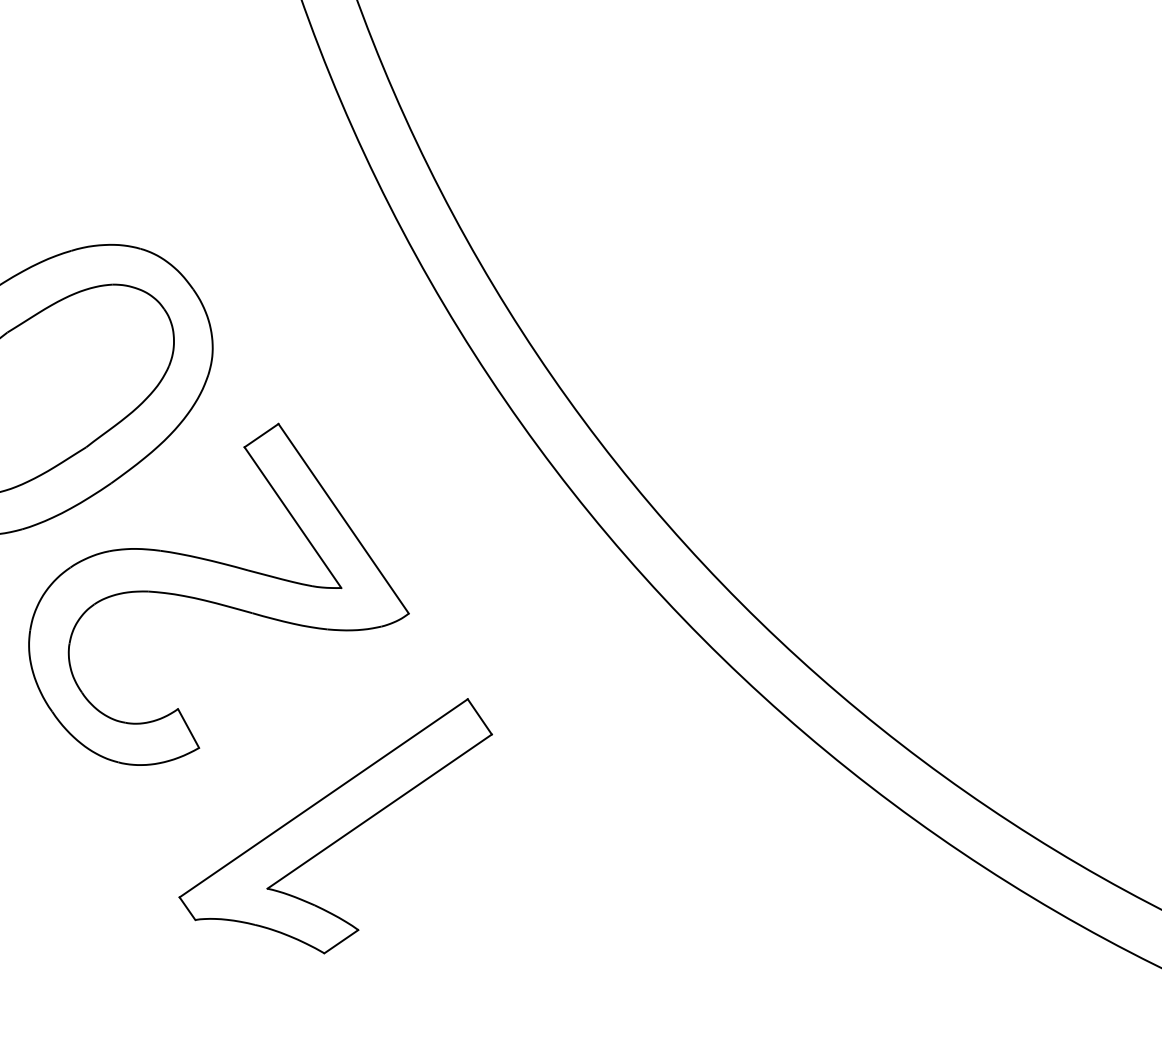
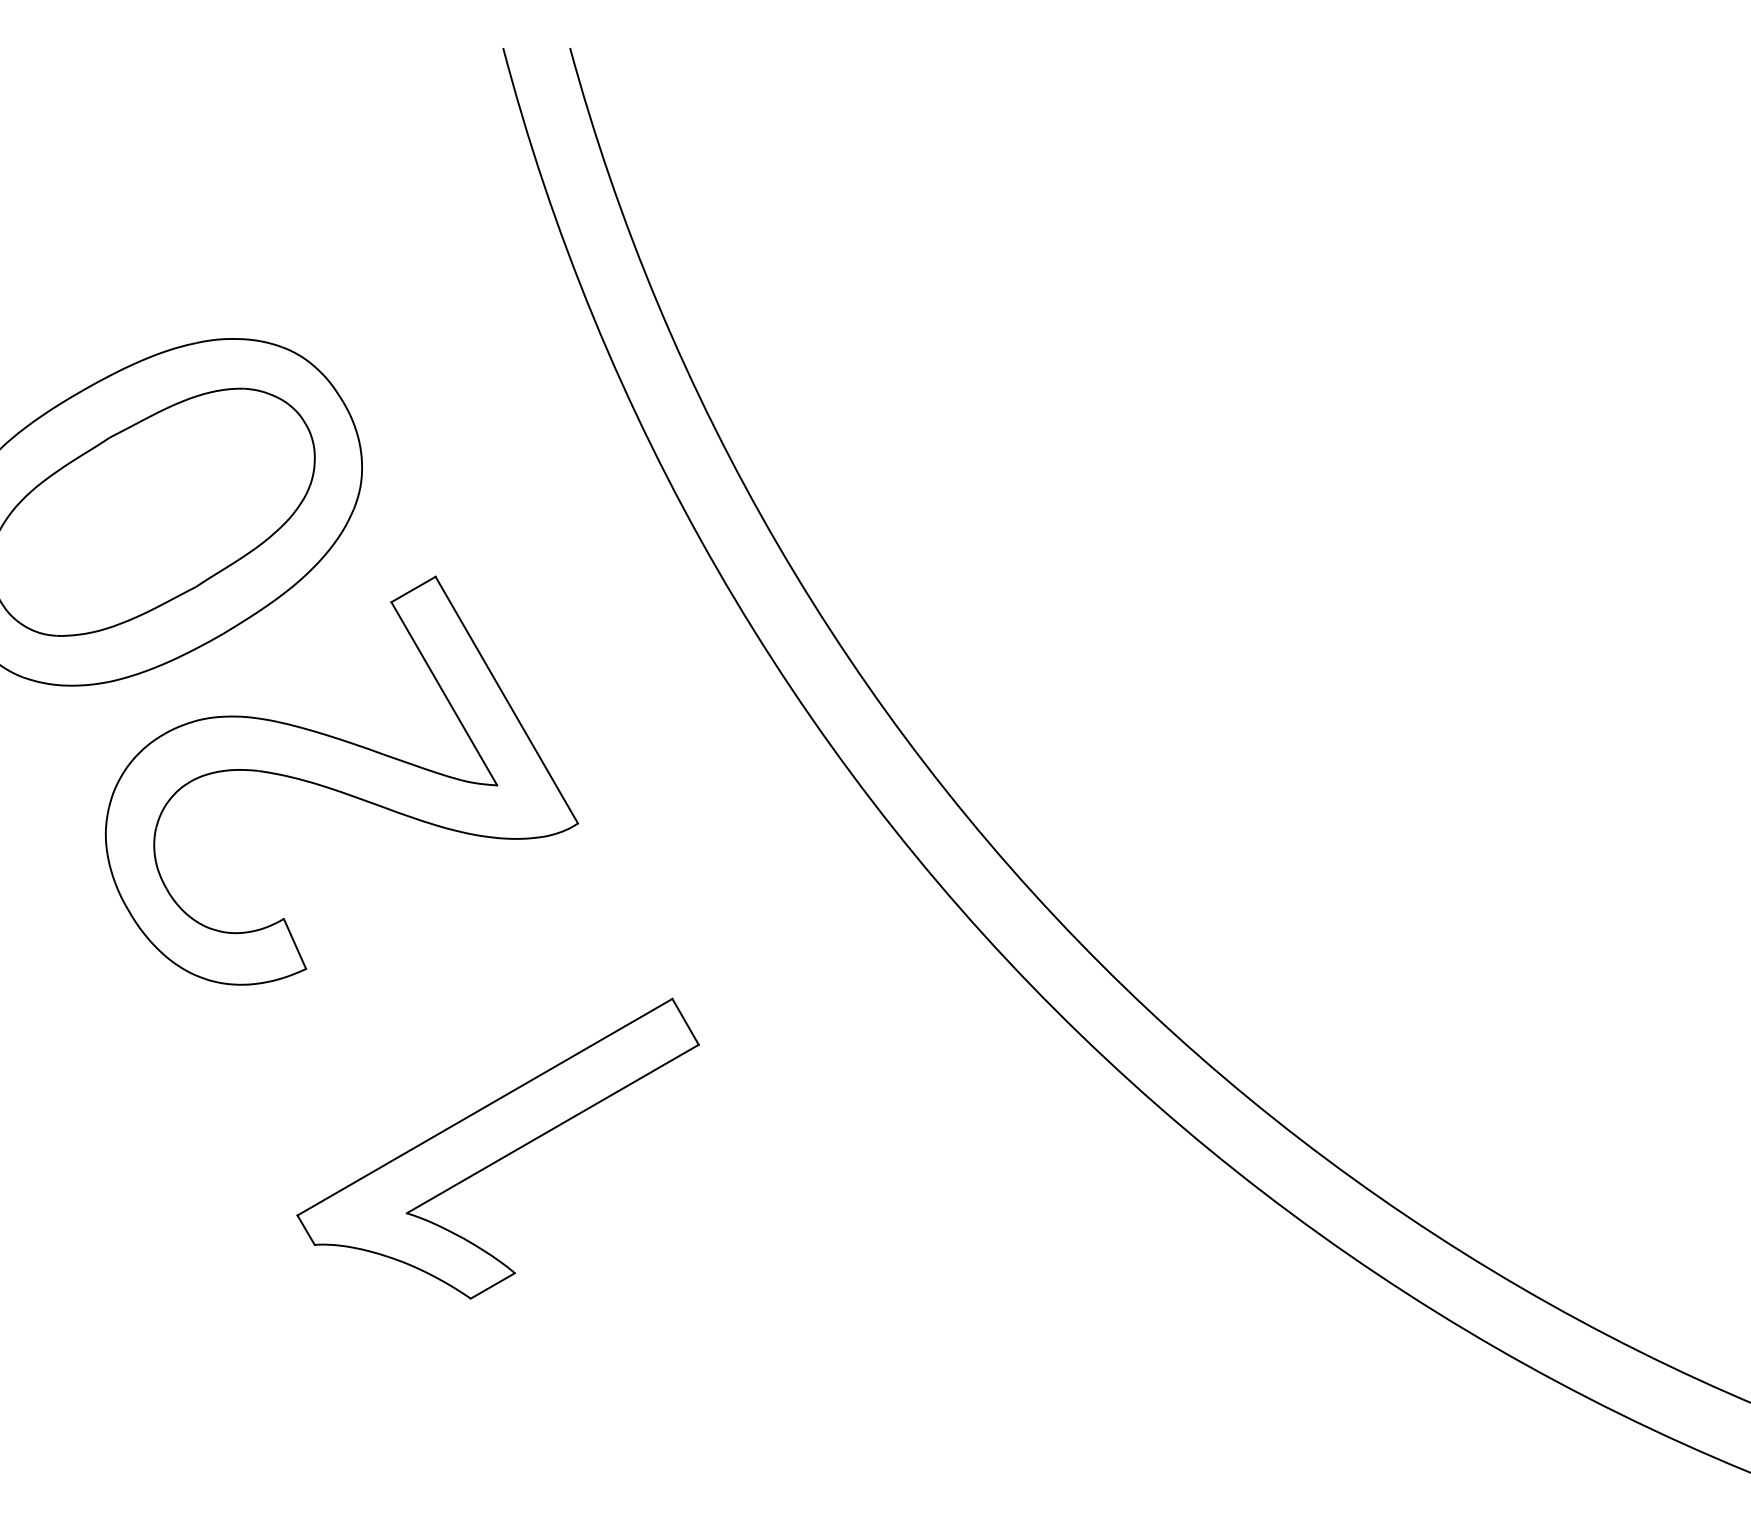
part: (336, 830) -> (497, 1148), moved

